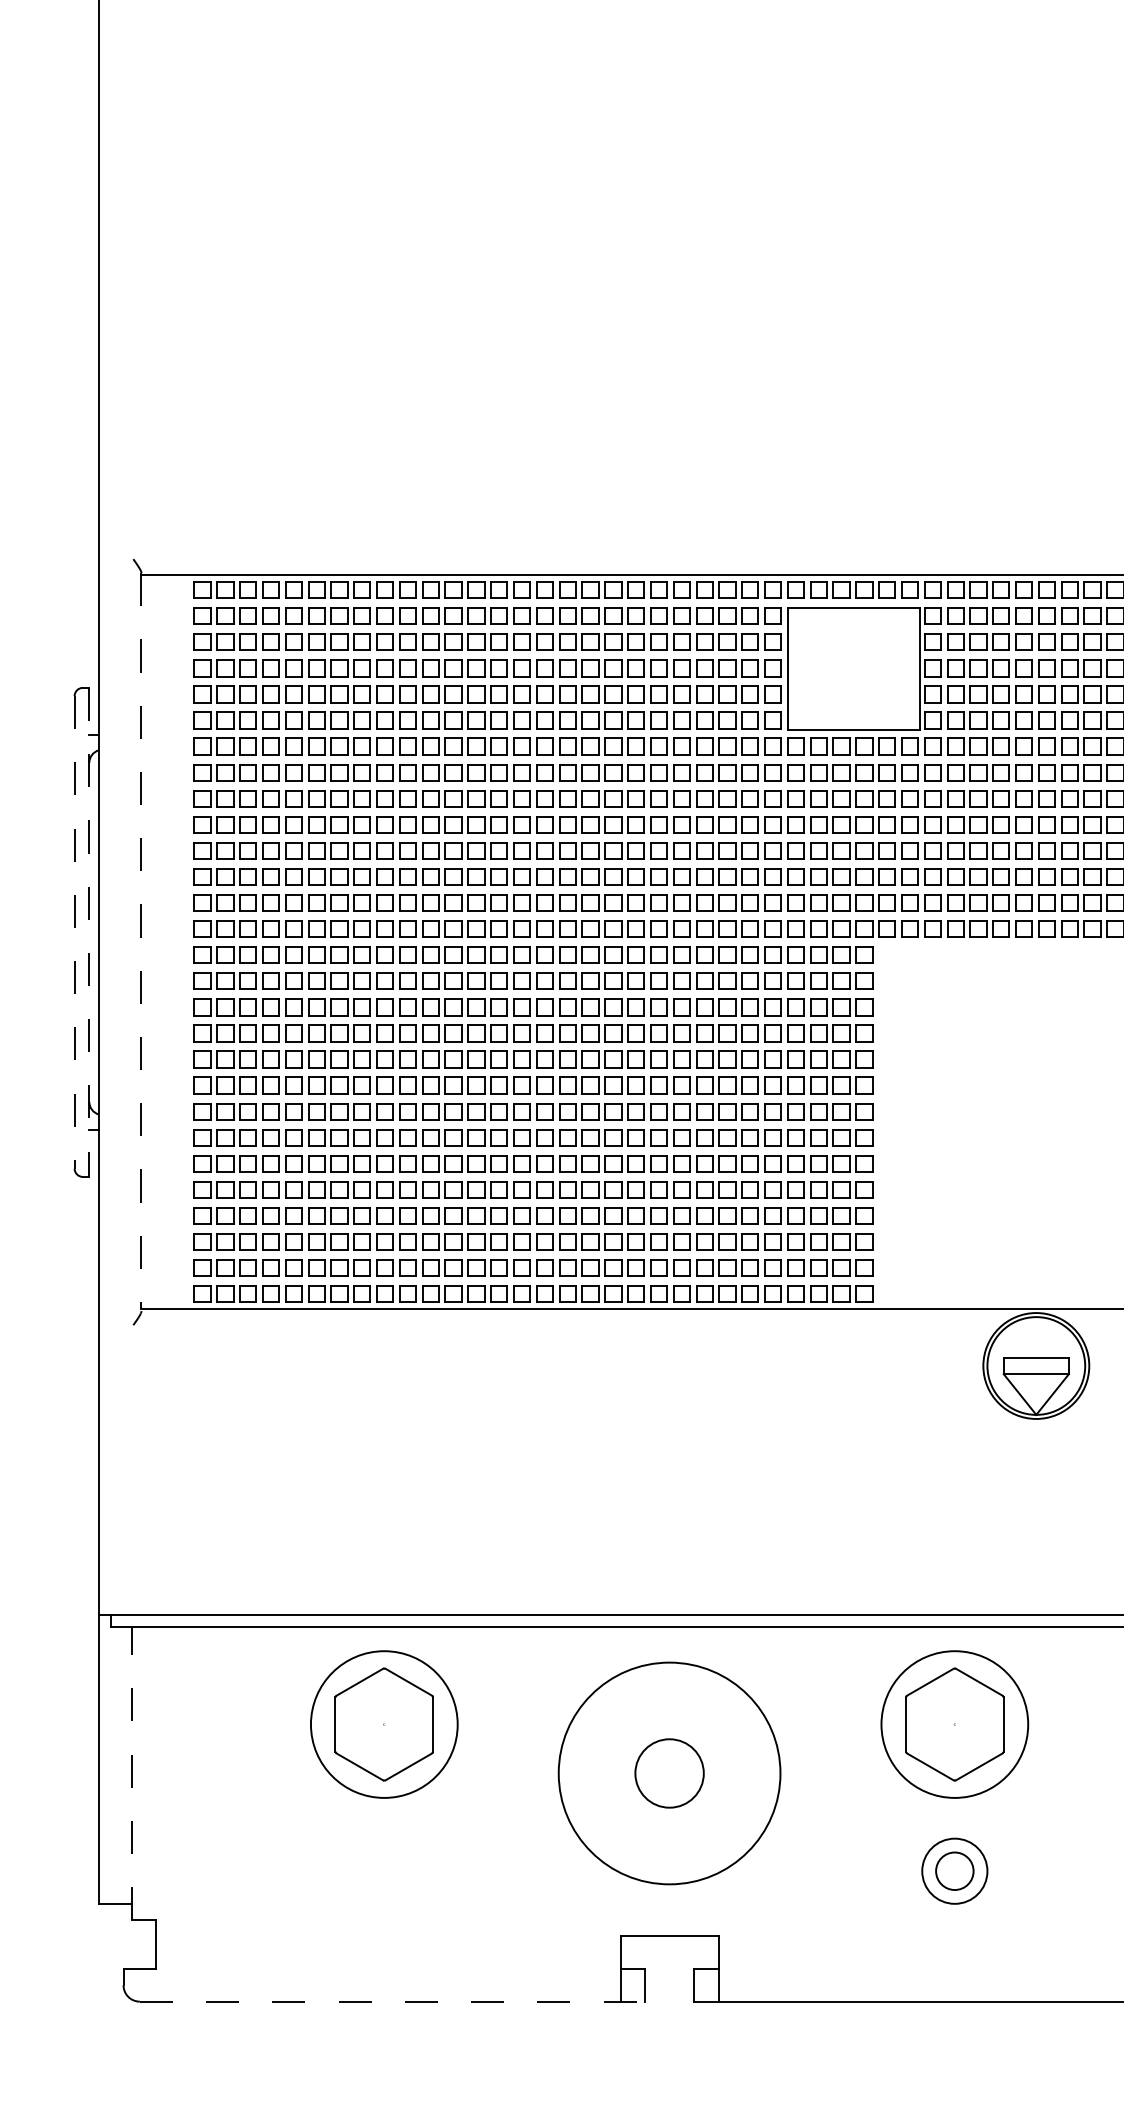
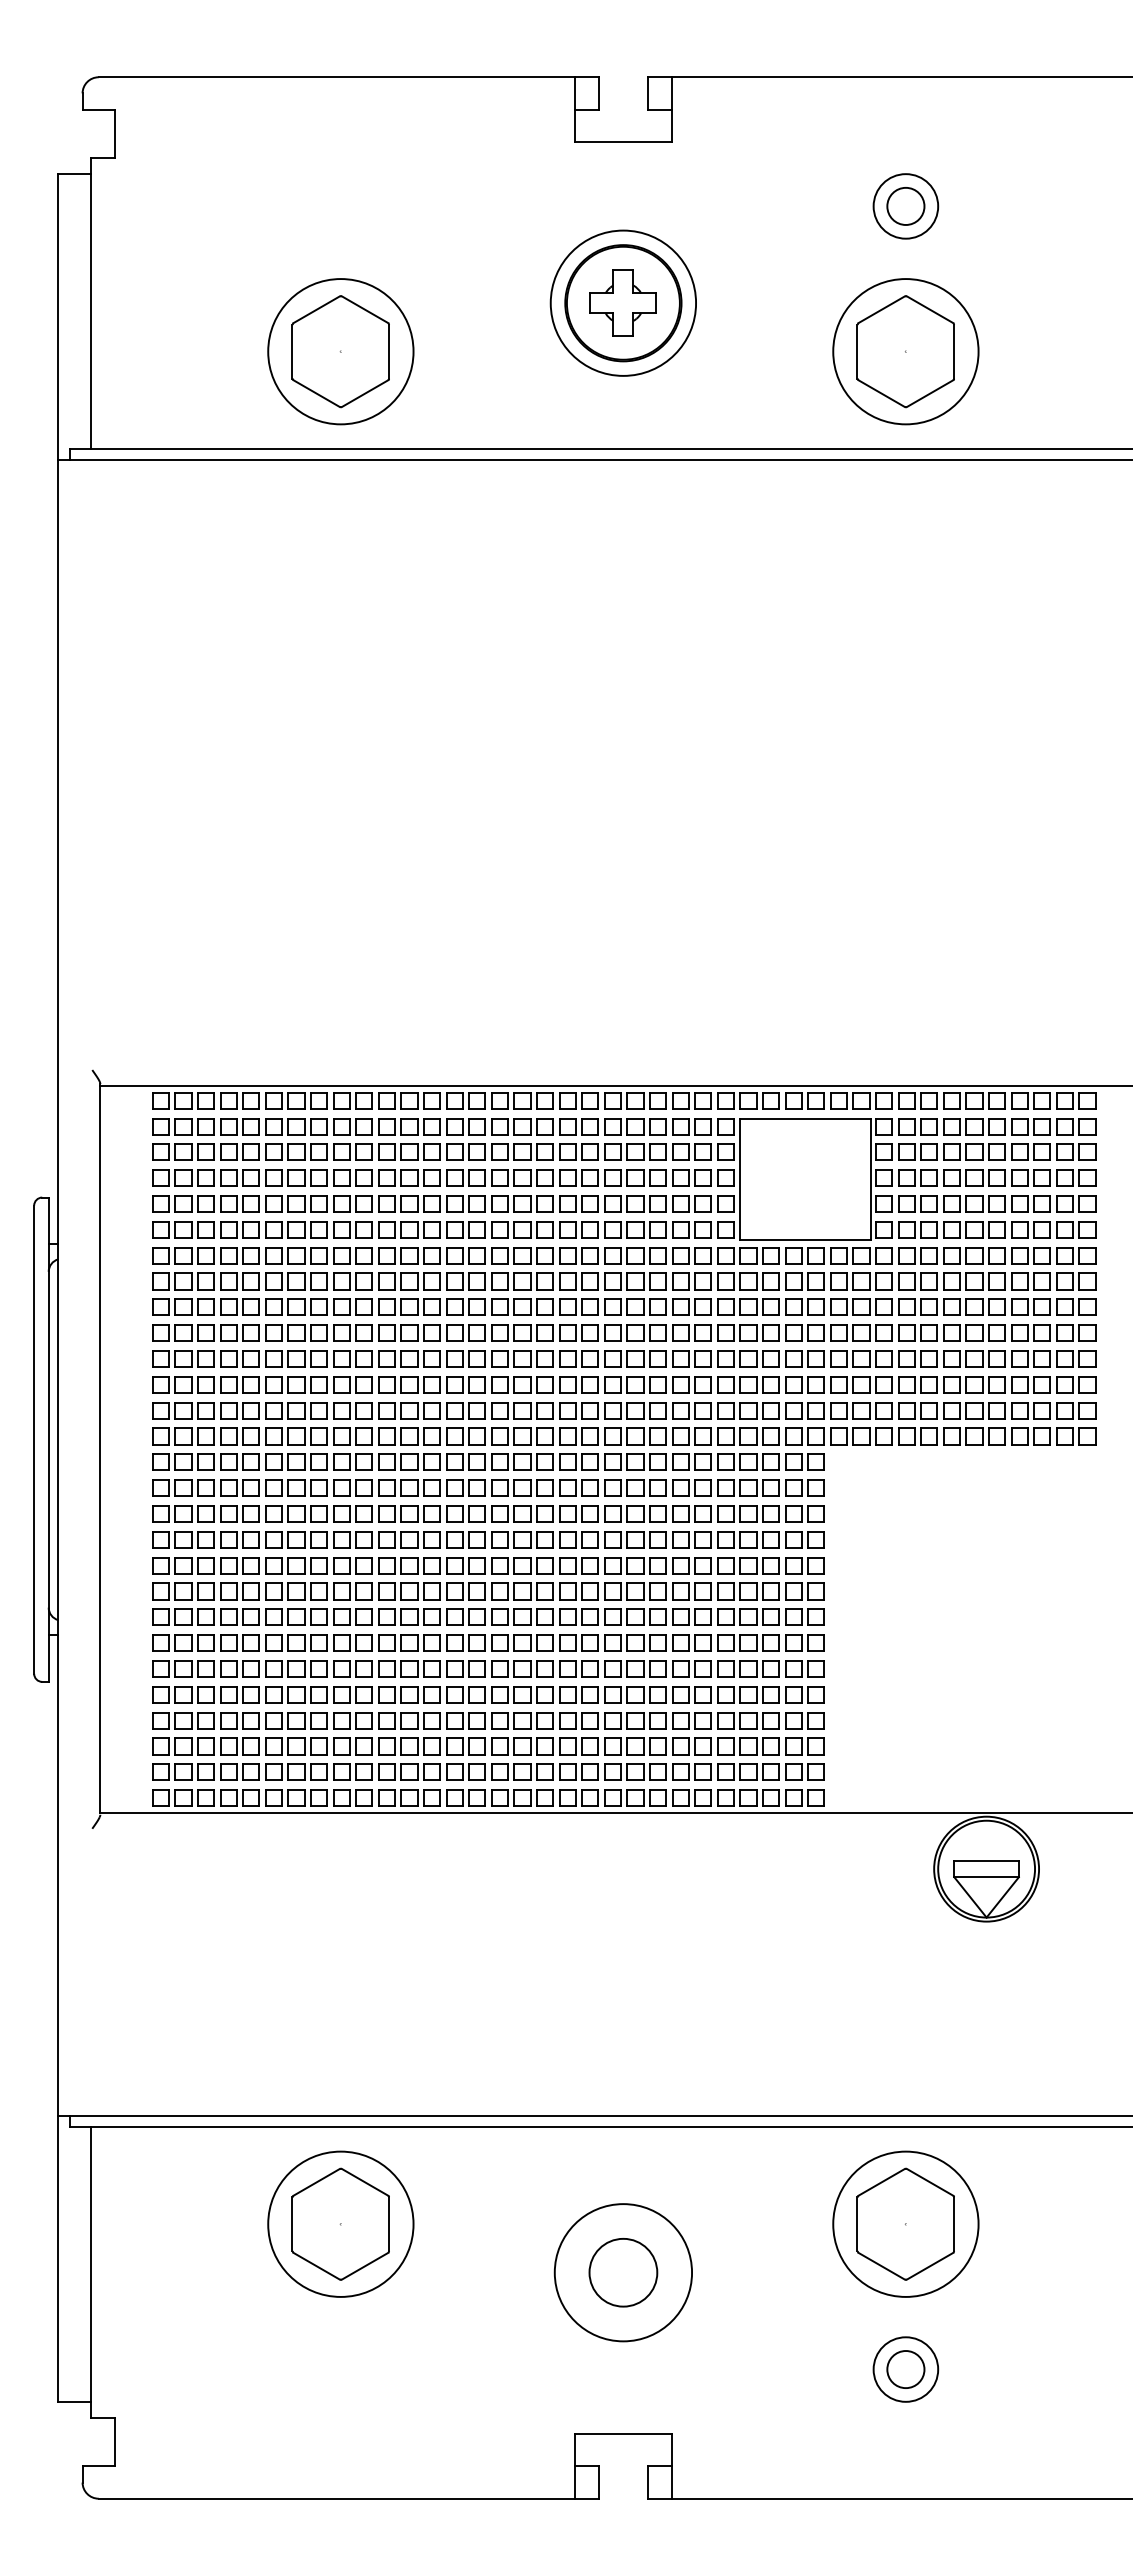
line: (74, 933) -> (34, 1440), dashed -> solid
line: (89, 933) -> (48, 1440), dashed -> solid
line: (141, 941) -> (100, 1448), dashed -> solid
line: (131, 1773) -> (90, 2272), dashed -> solid
circle: (669, 1773) -> (623, 2272), size x0.62
line: (393, 2001) -> (349, 2498), dashed -> solid

